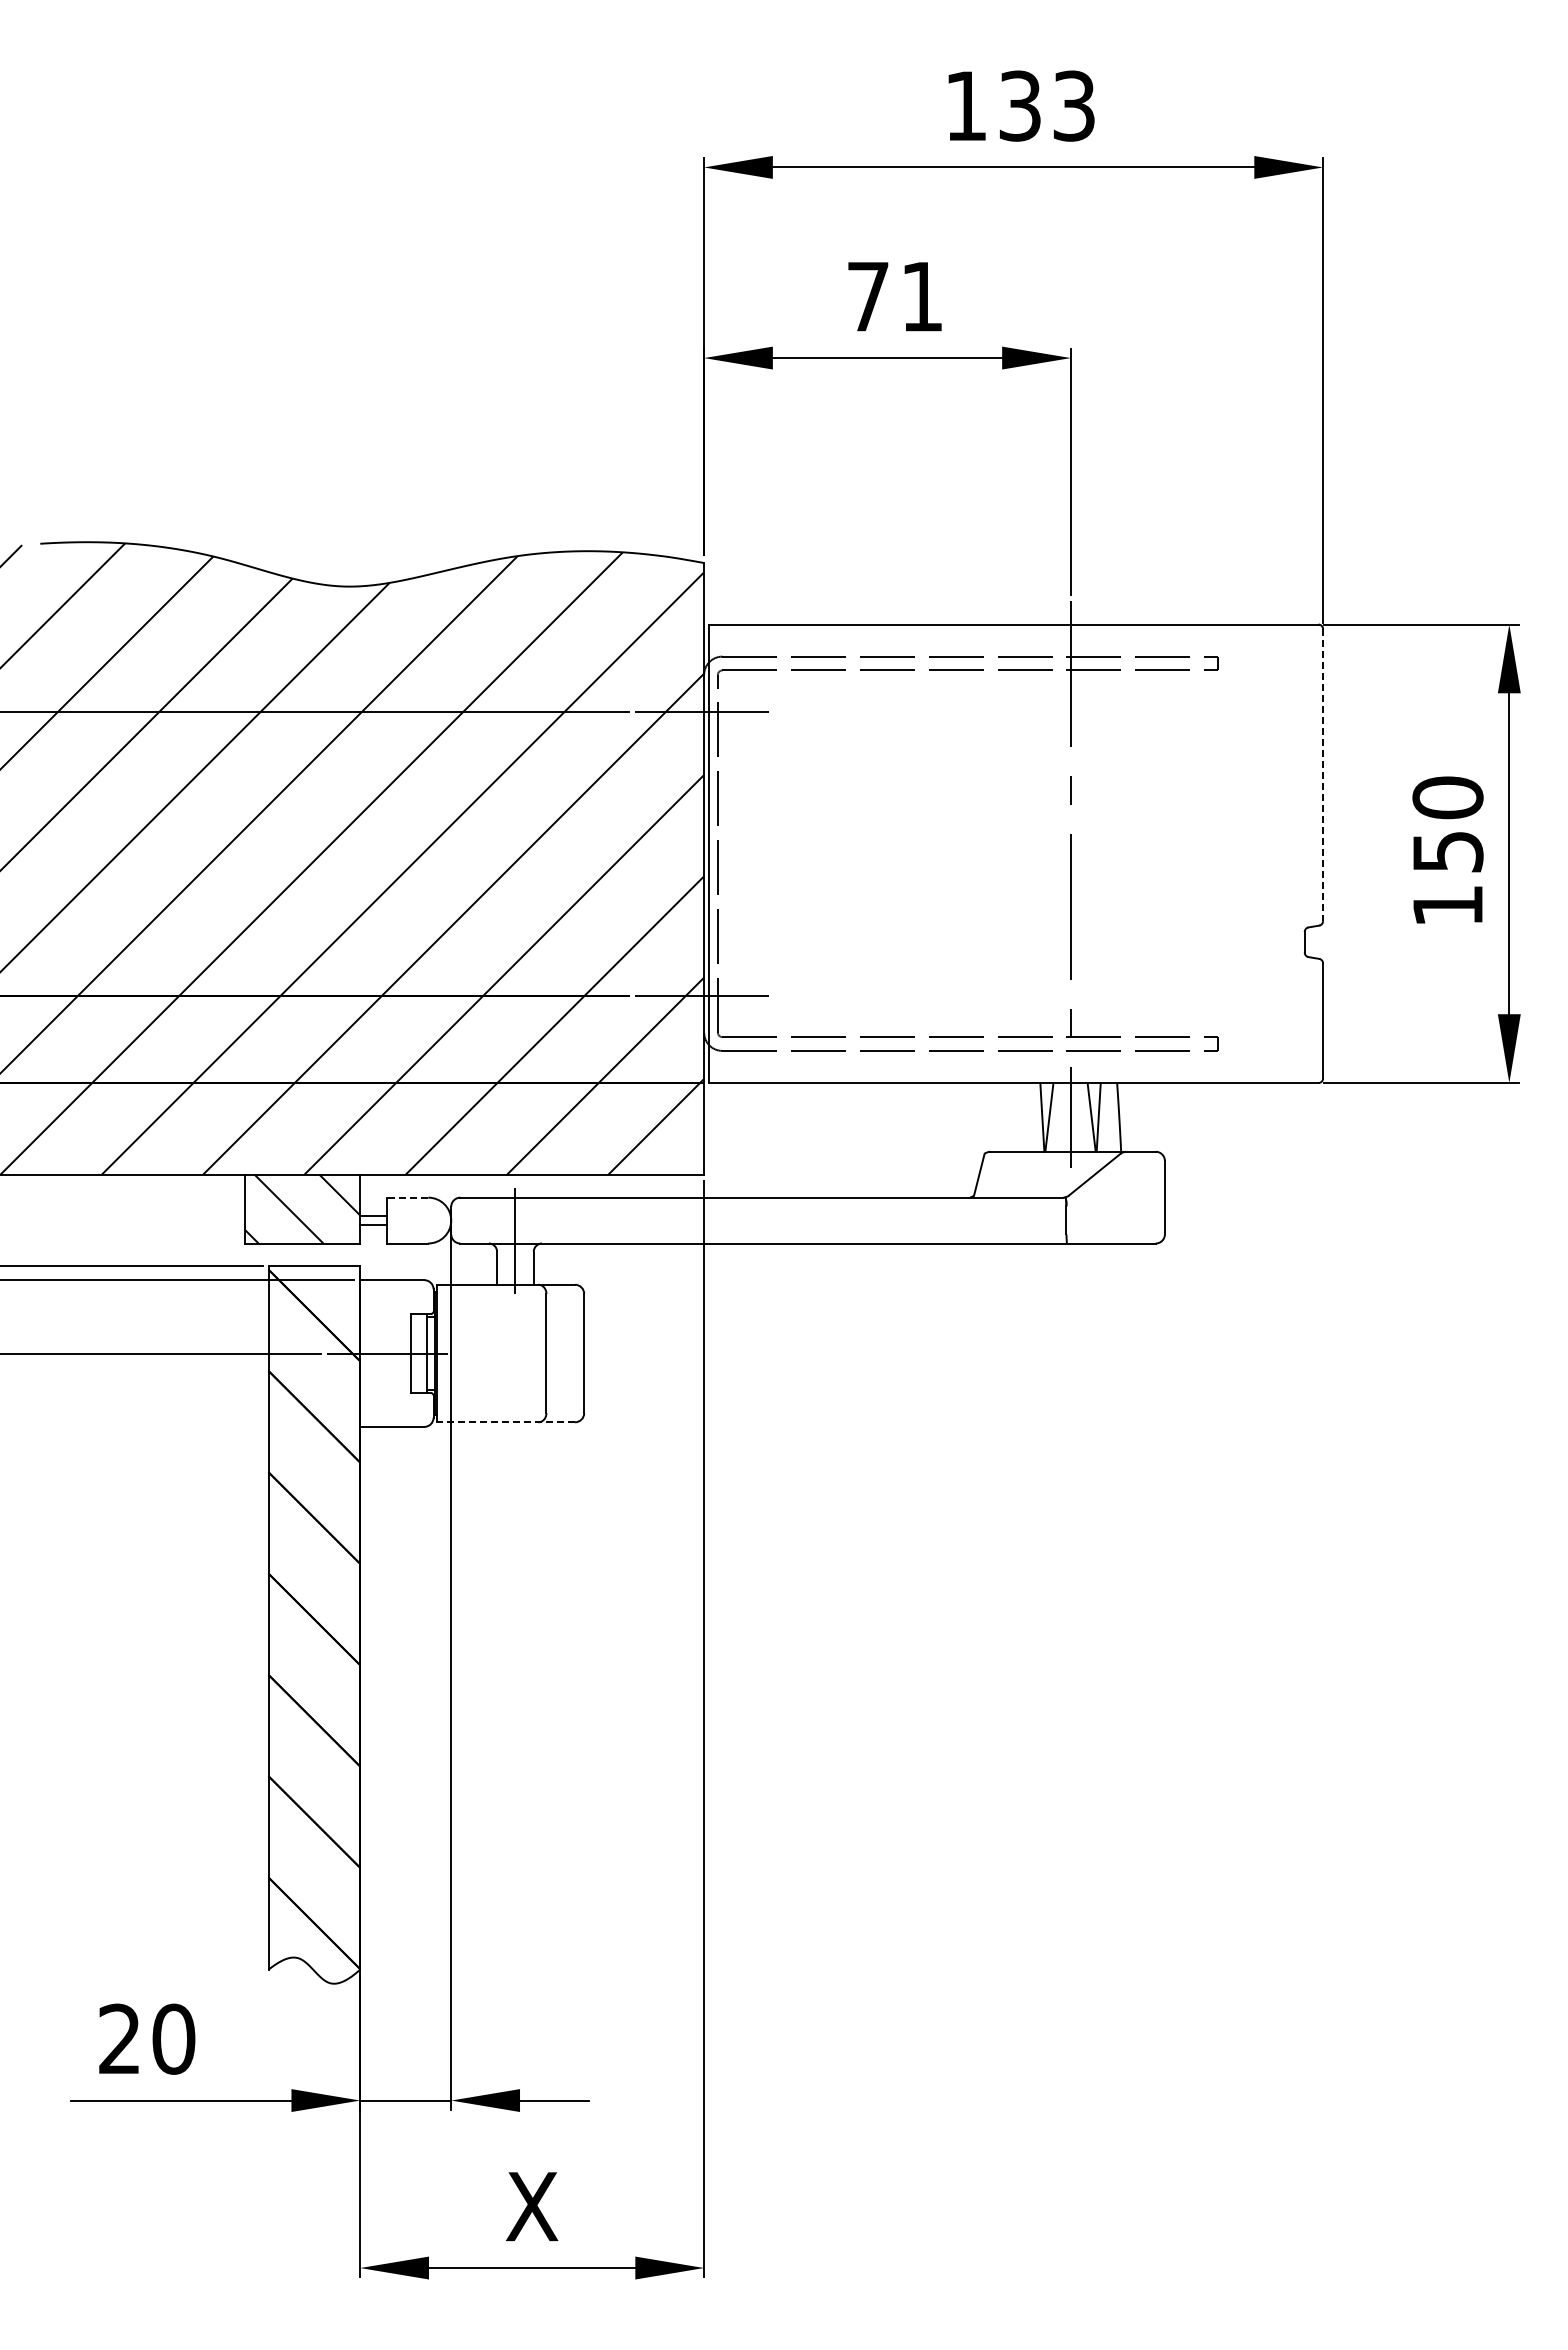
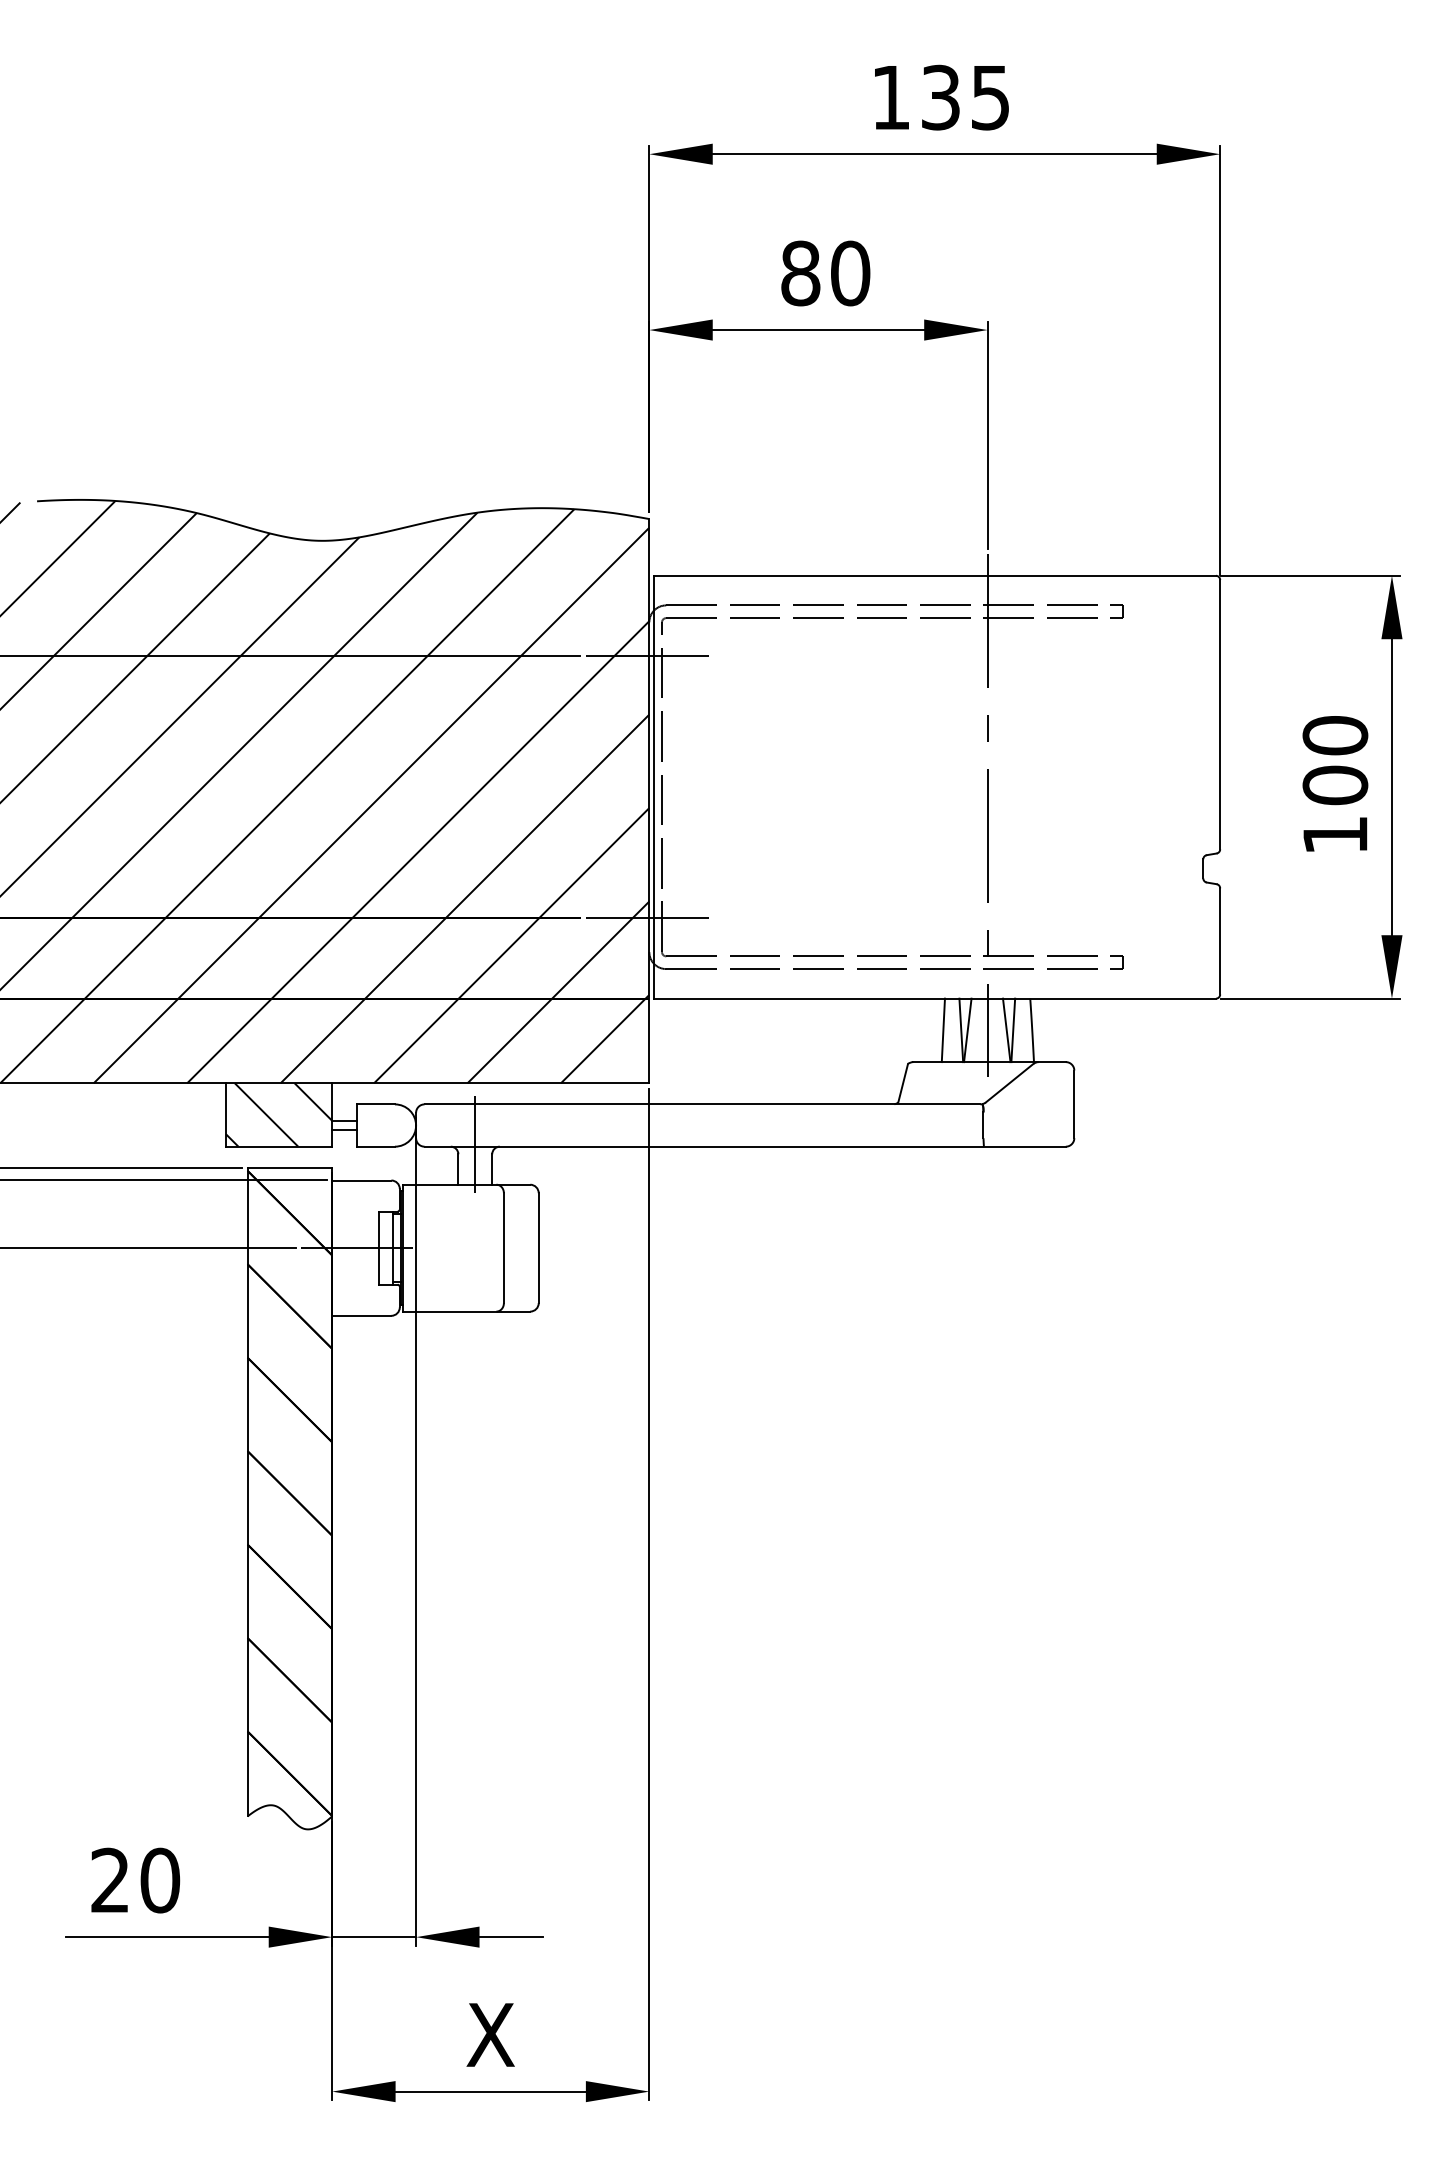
text: (1074, 105) -> (990, 97), 133 -> 135
text: (895, 296) -> (825, 273), 71 -> 80
line: (1323, 775) -> (1220, 715), dashed -> solid
text: (1447, 851) -> (1334, 785), 150 -> 100
line: (1022, 1117) -> (942, 1030), added
line: (407, 1197) -> (375, 1104), dashed -> solid
line: (506, 1422) -> (467, 1311), dashed -> solid

